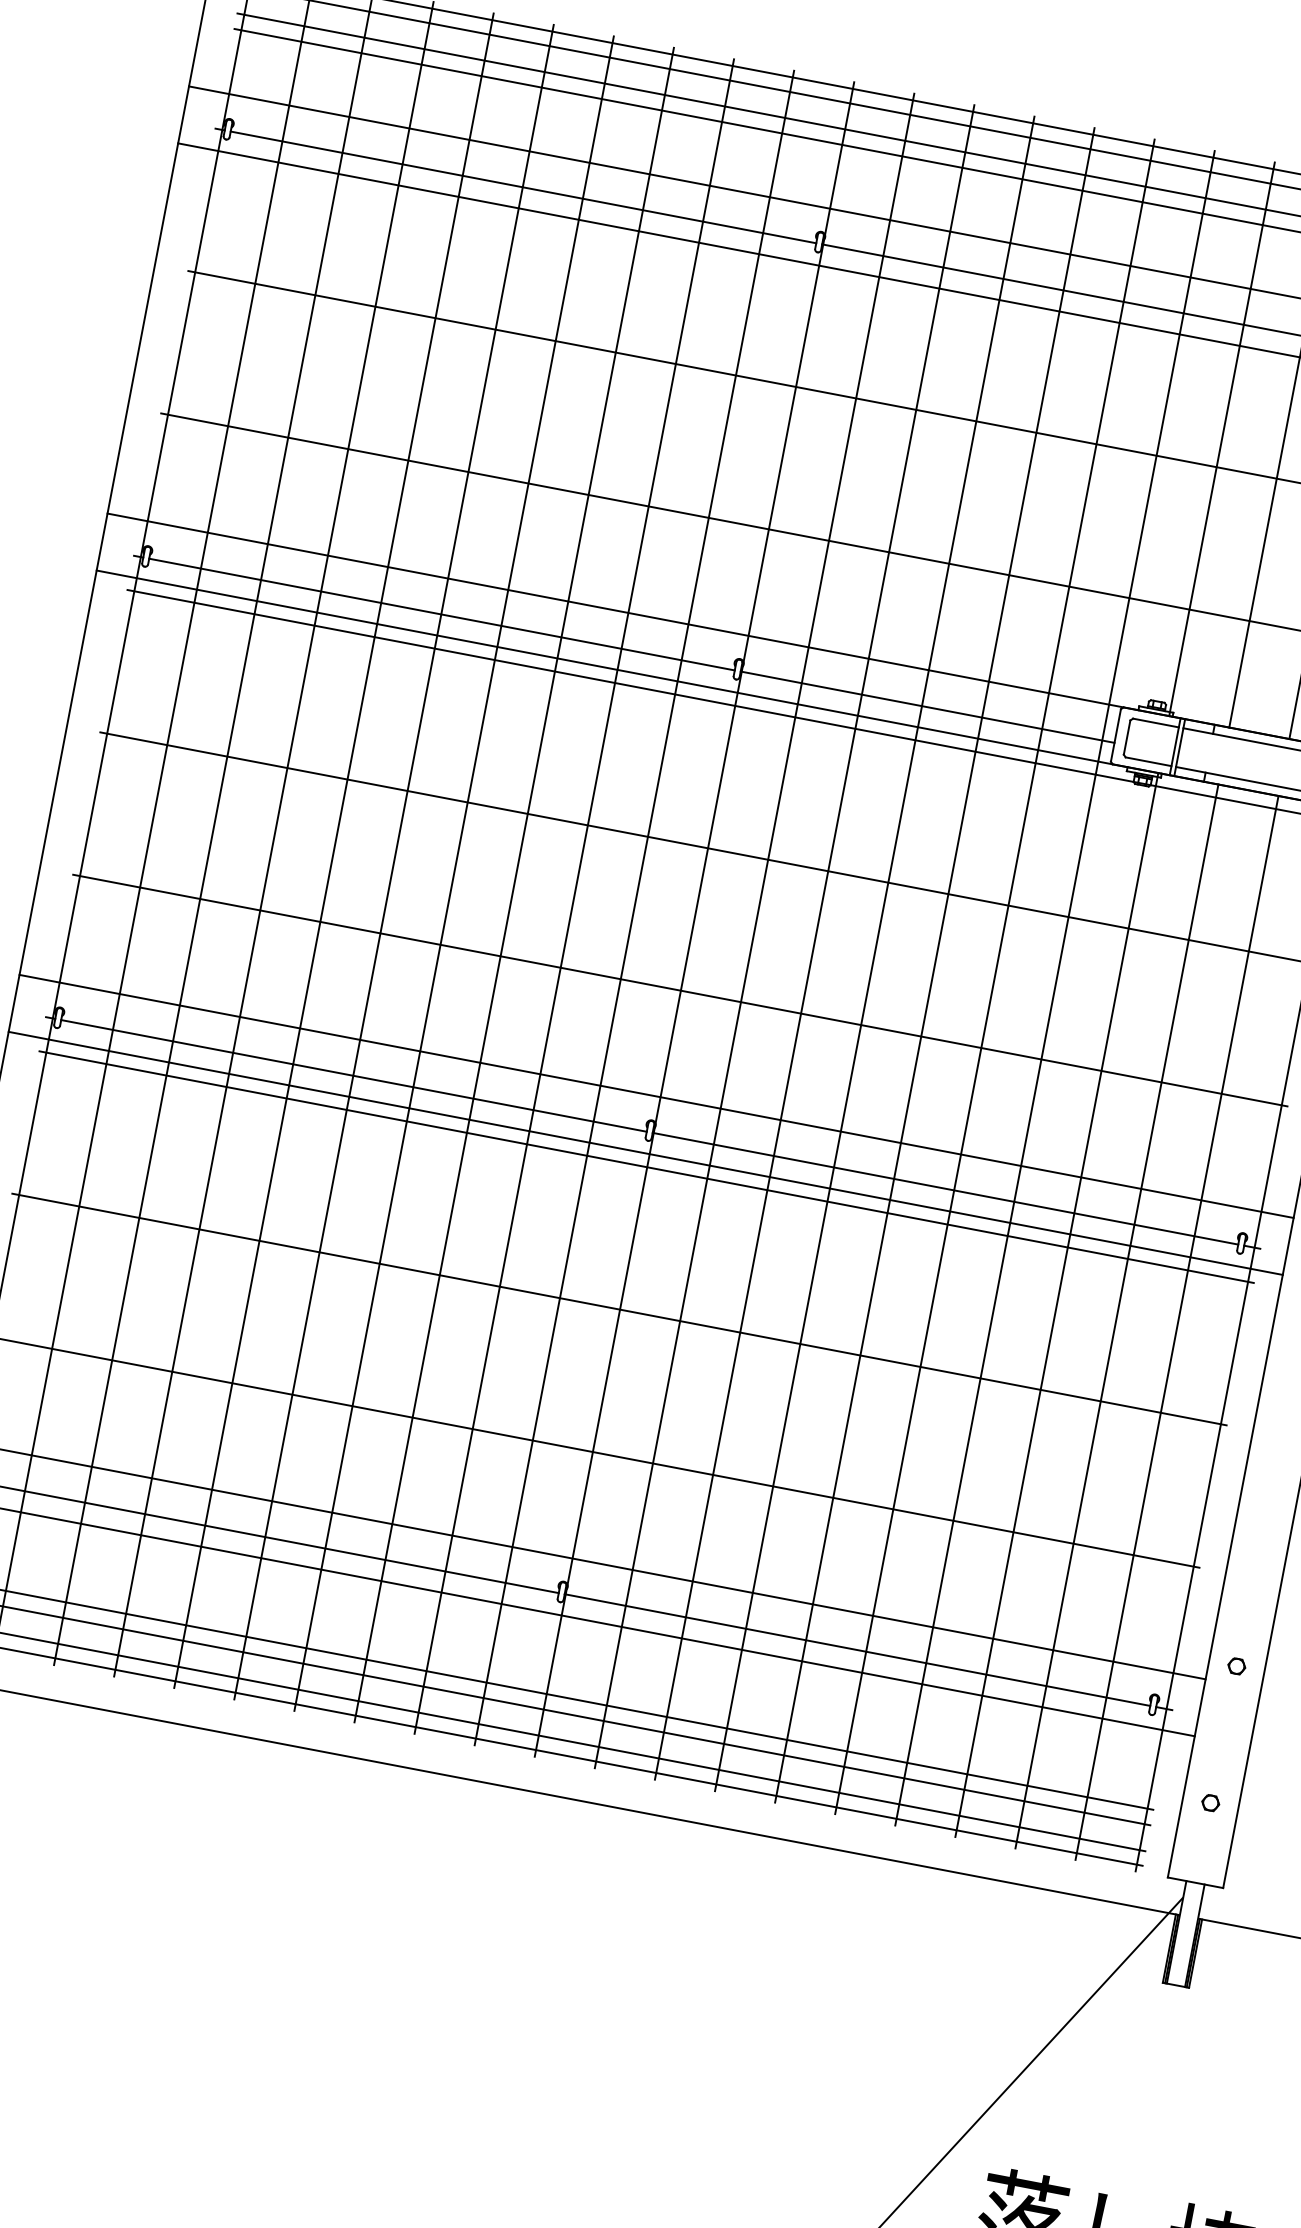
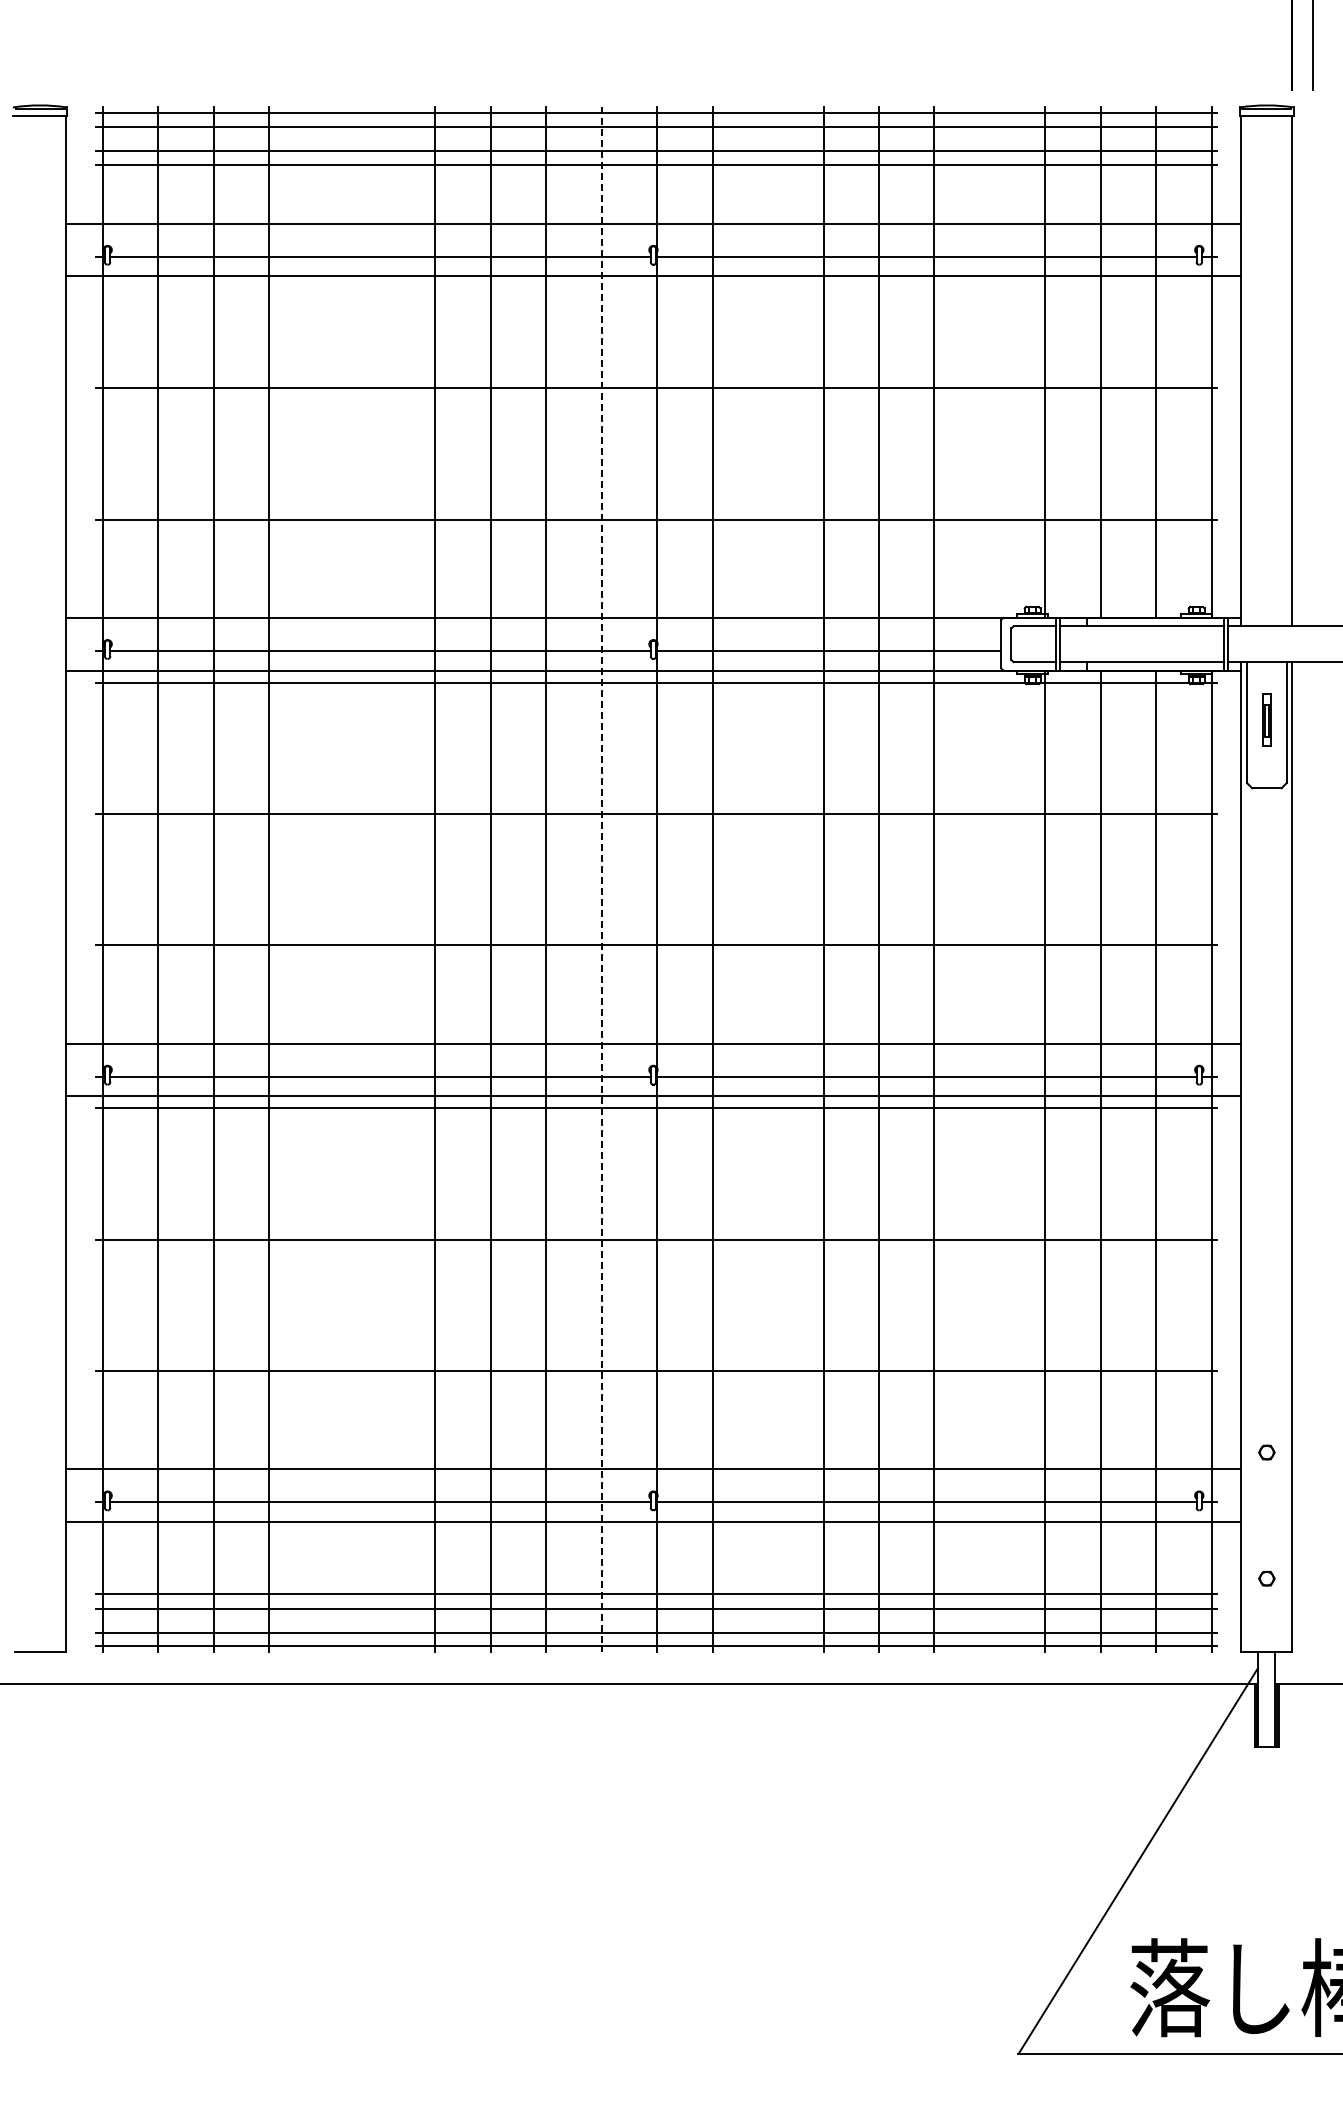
line: (334, 850) -> (324, 879), removed
line: (393, 861) -> (379, 879), removed
line: (634, 907) -> (601, 879), solid -> dashed
line: (815, 942) -> (768, 879), removed
line: (1054, 988) -> (989, 879), removed

